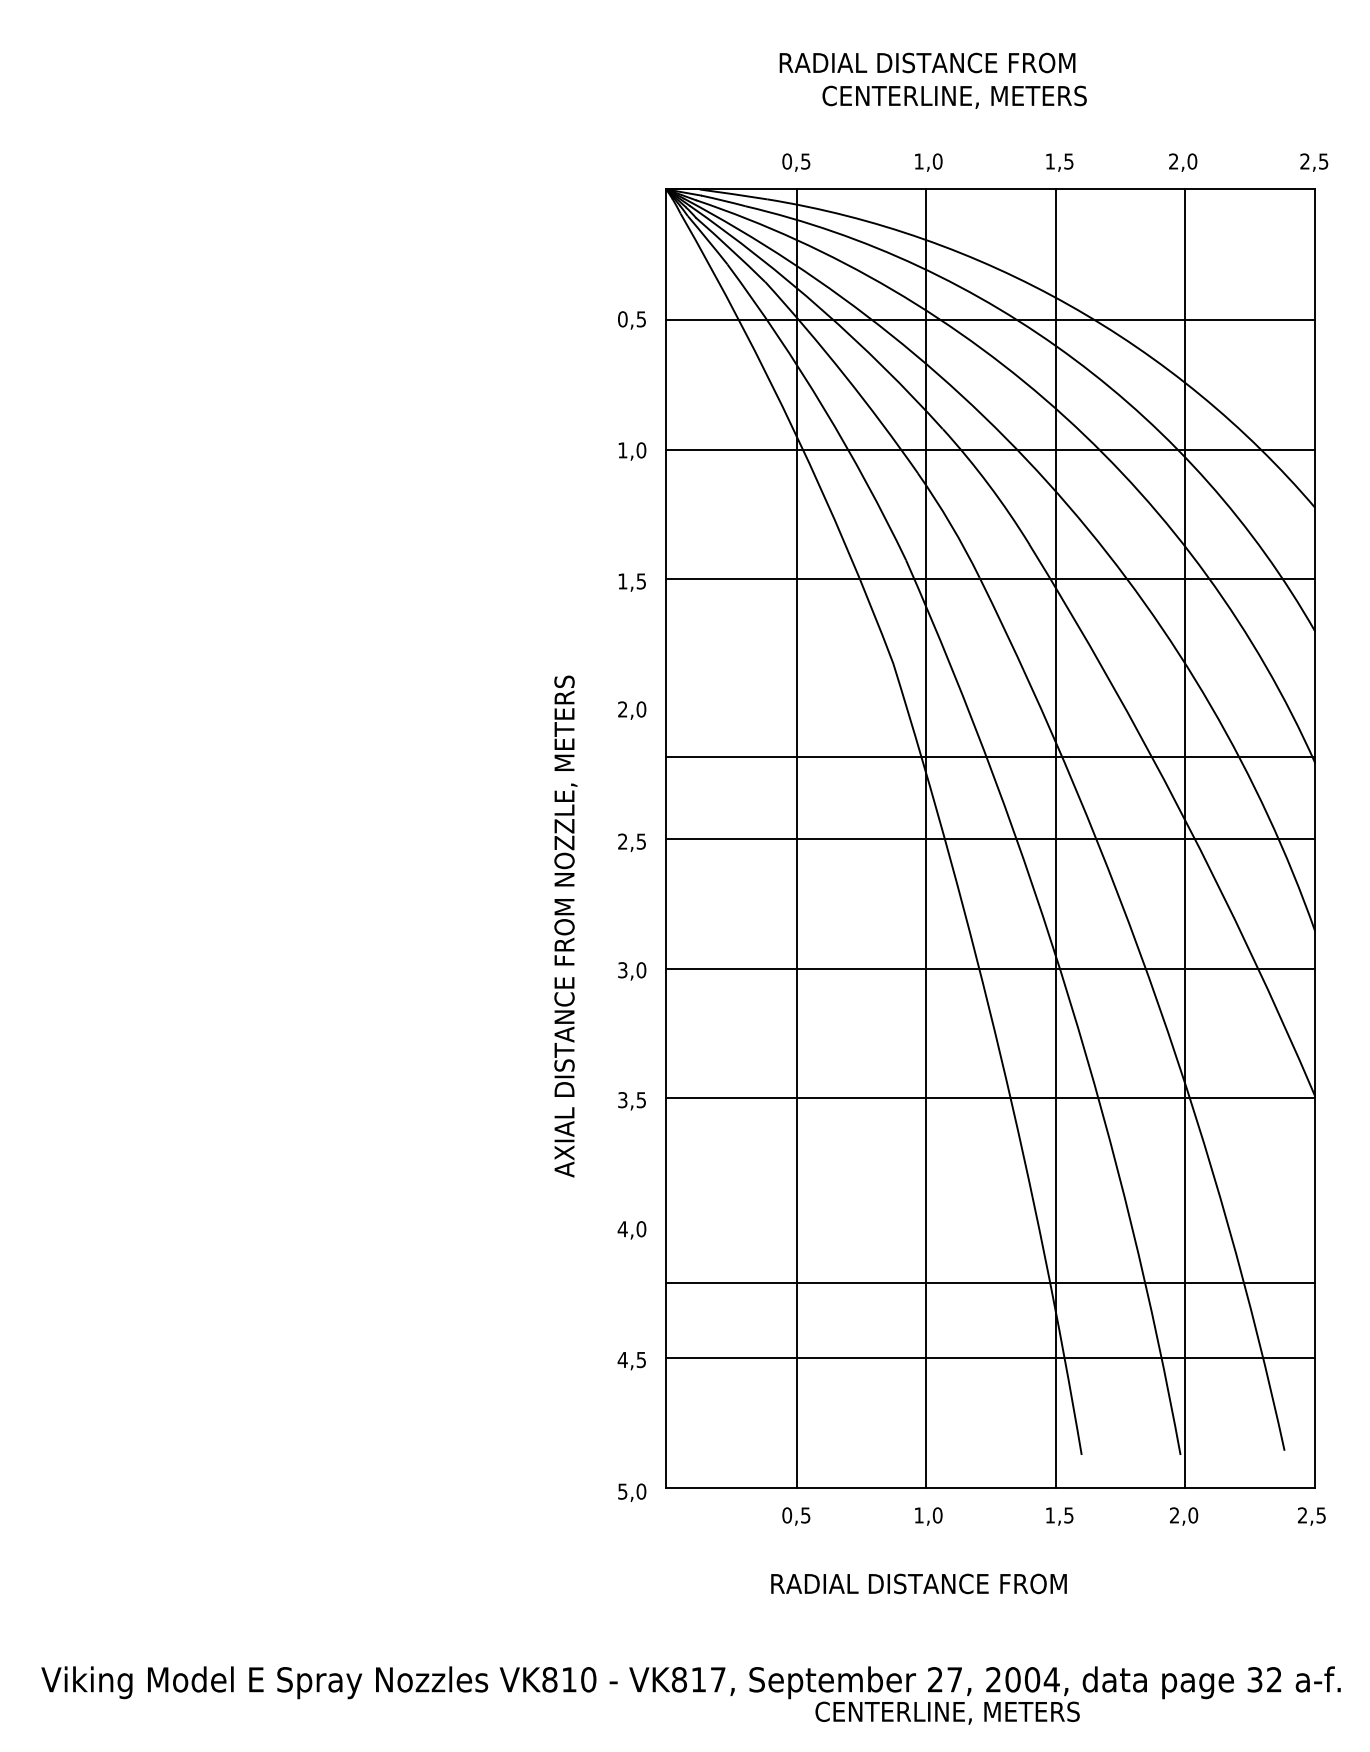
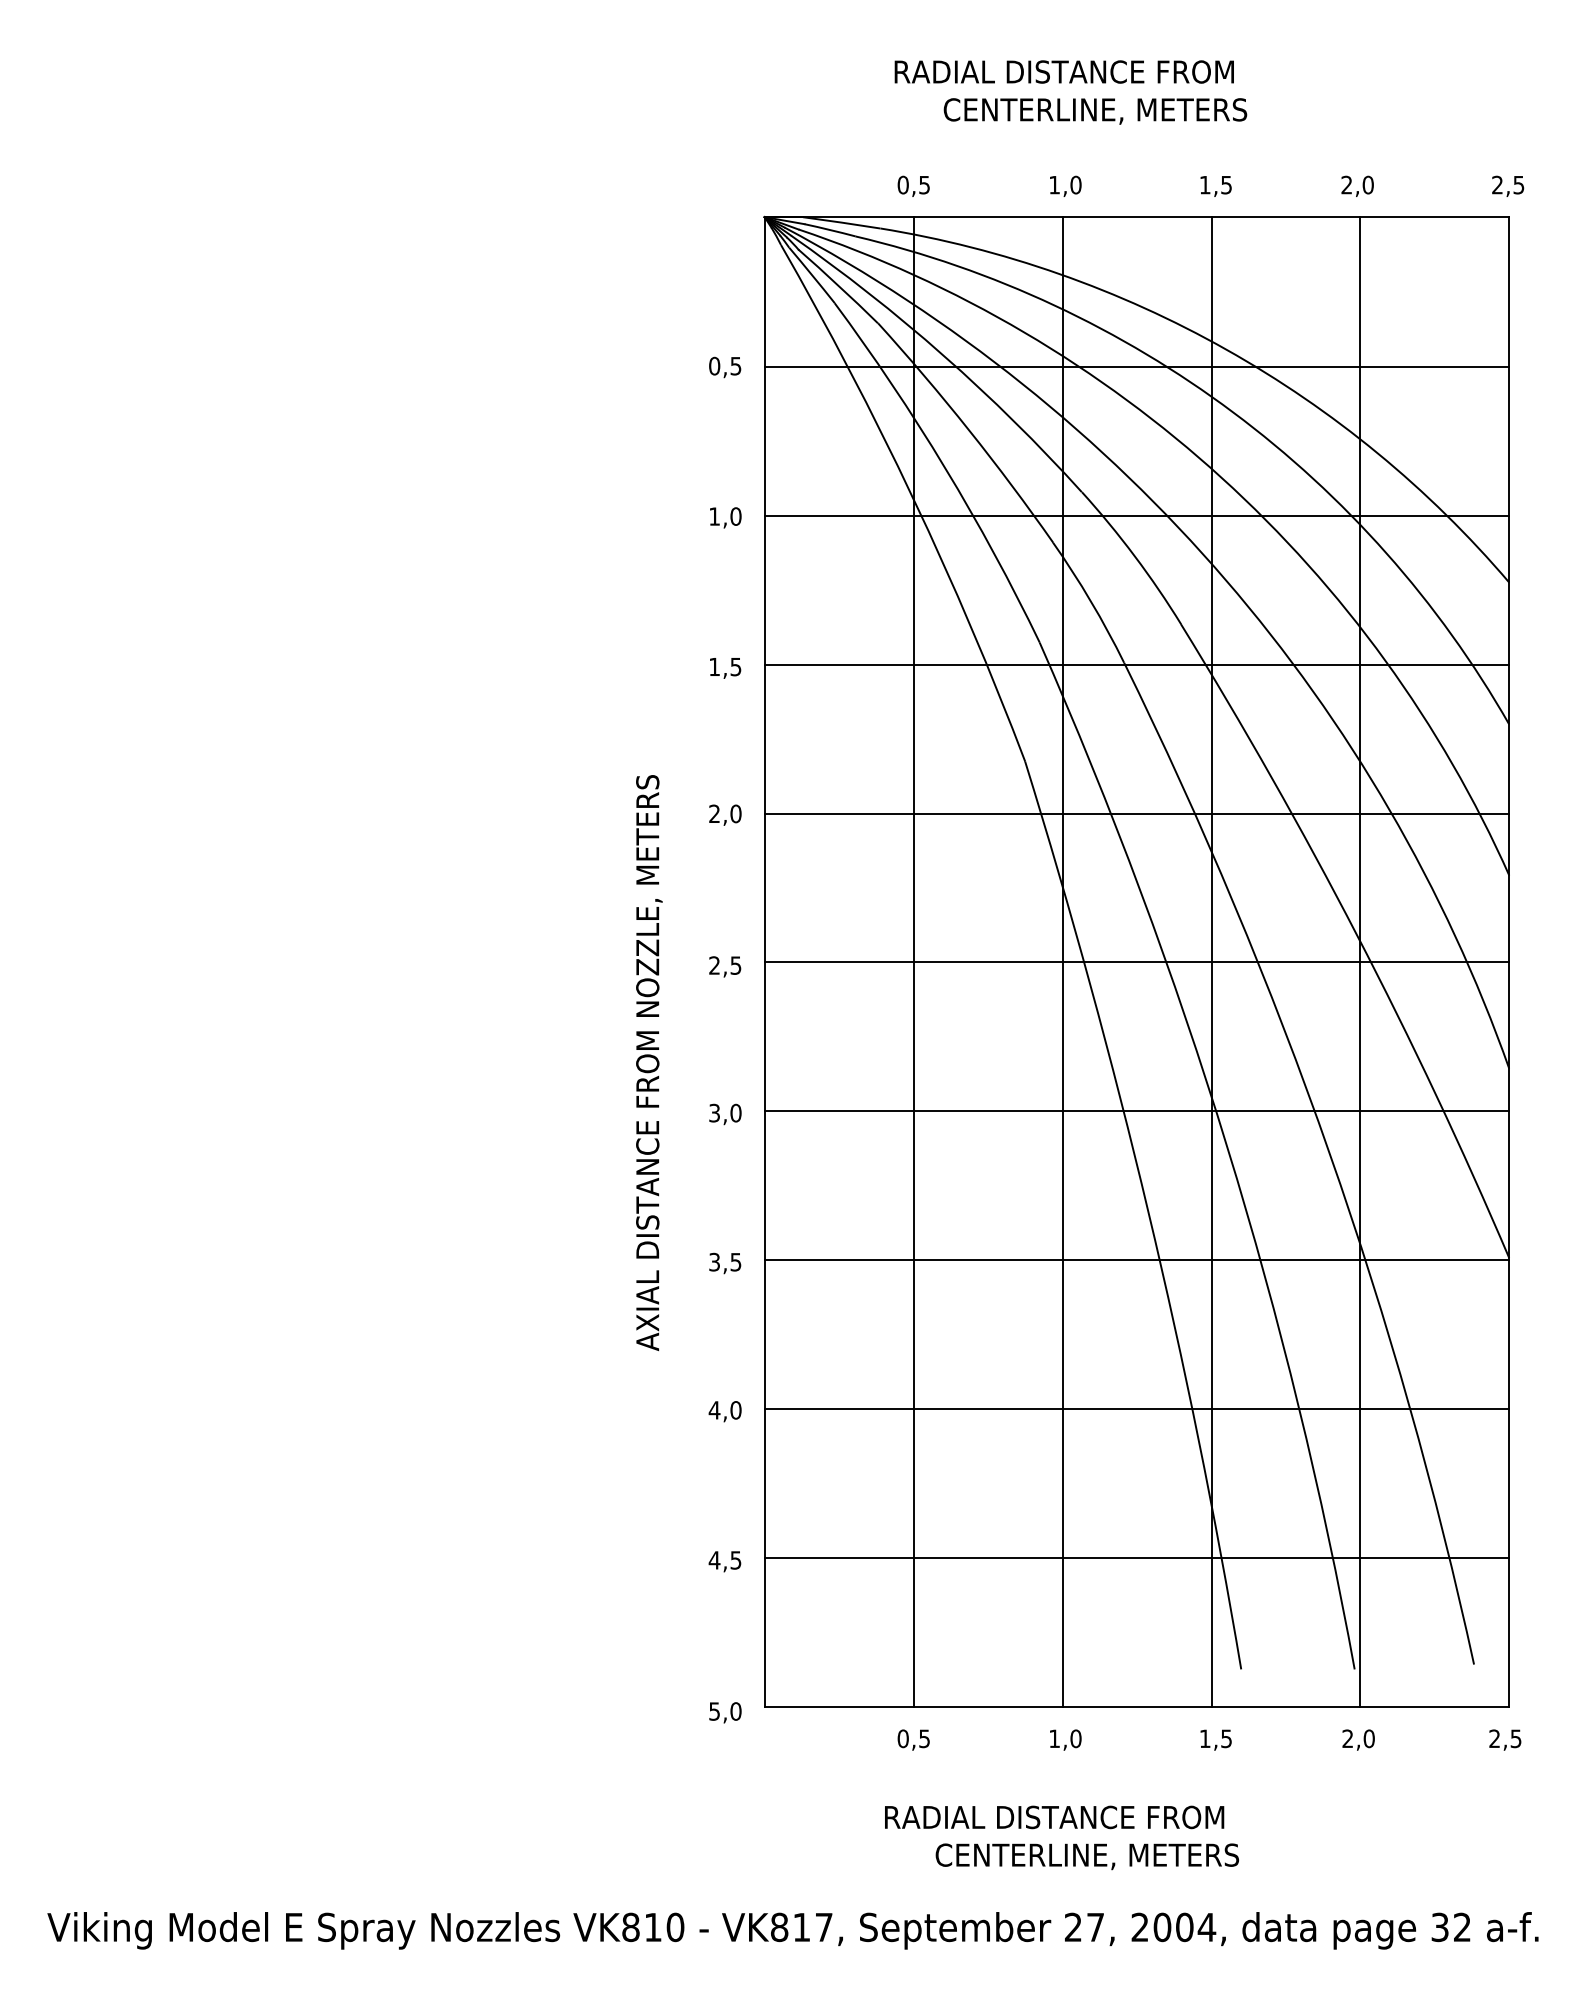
line: (990, 757) -> (1136, 813), moved
line: (990, 1283) -> (1136, 1409), moved
text: (946, 1712) -> (1086, 1856), moved

